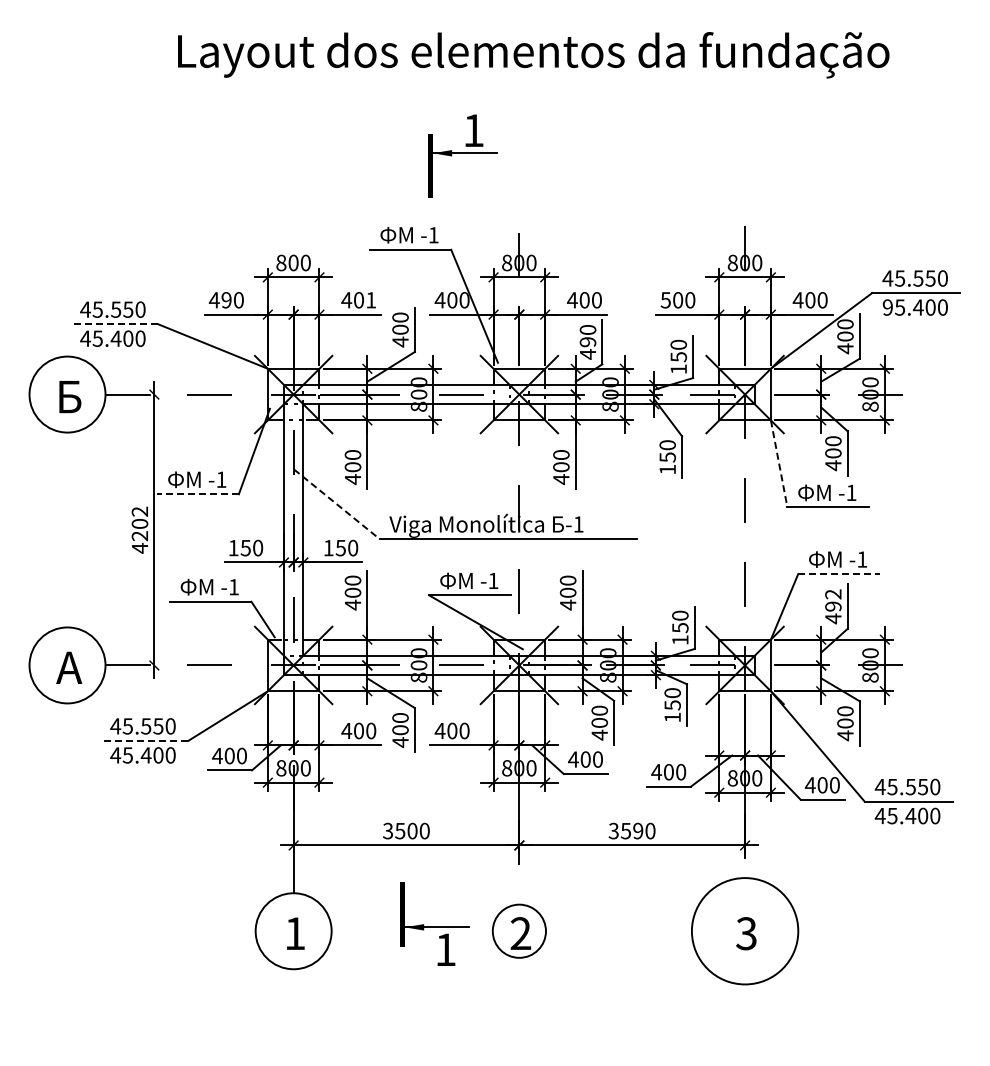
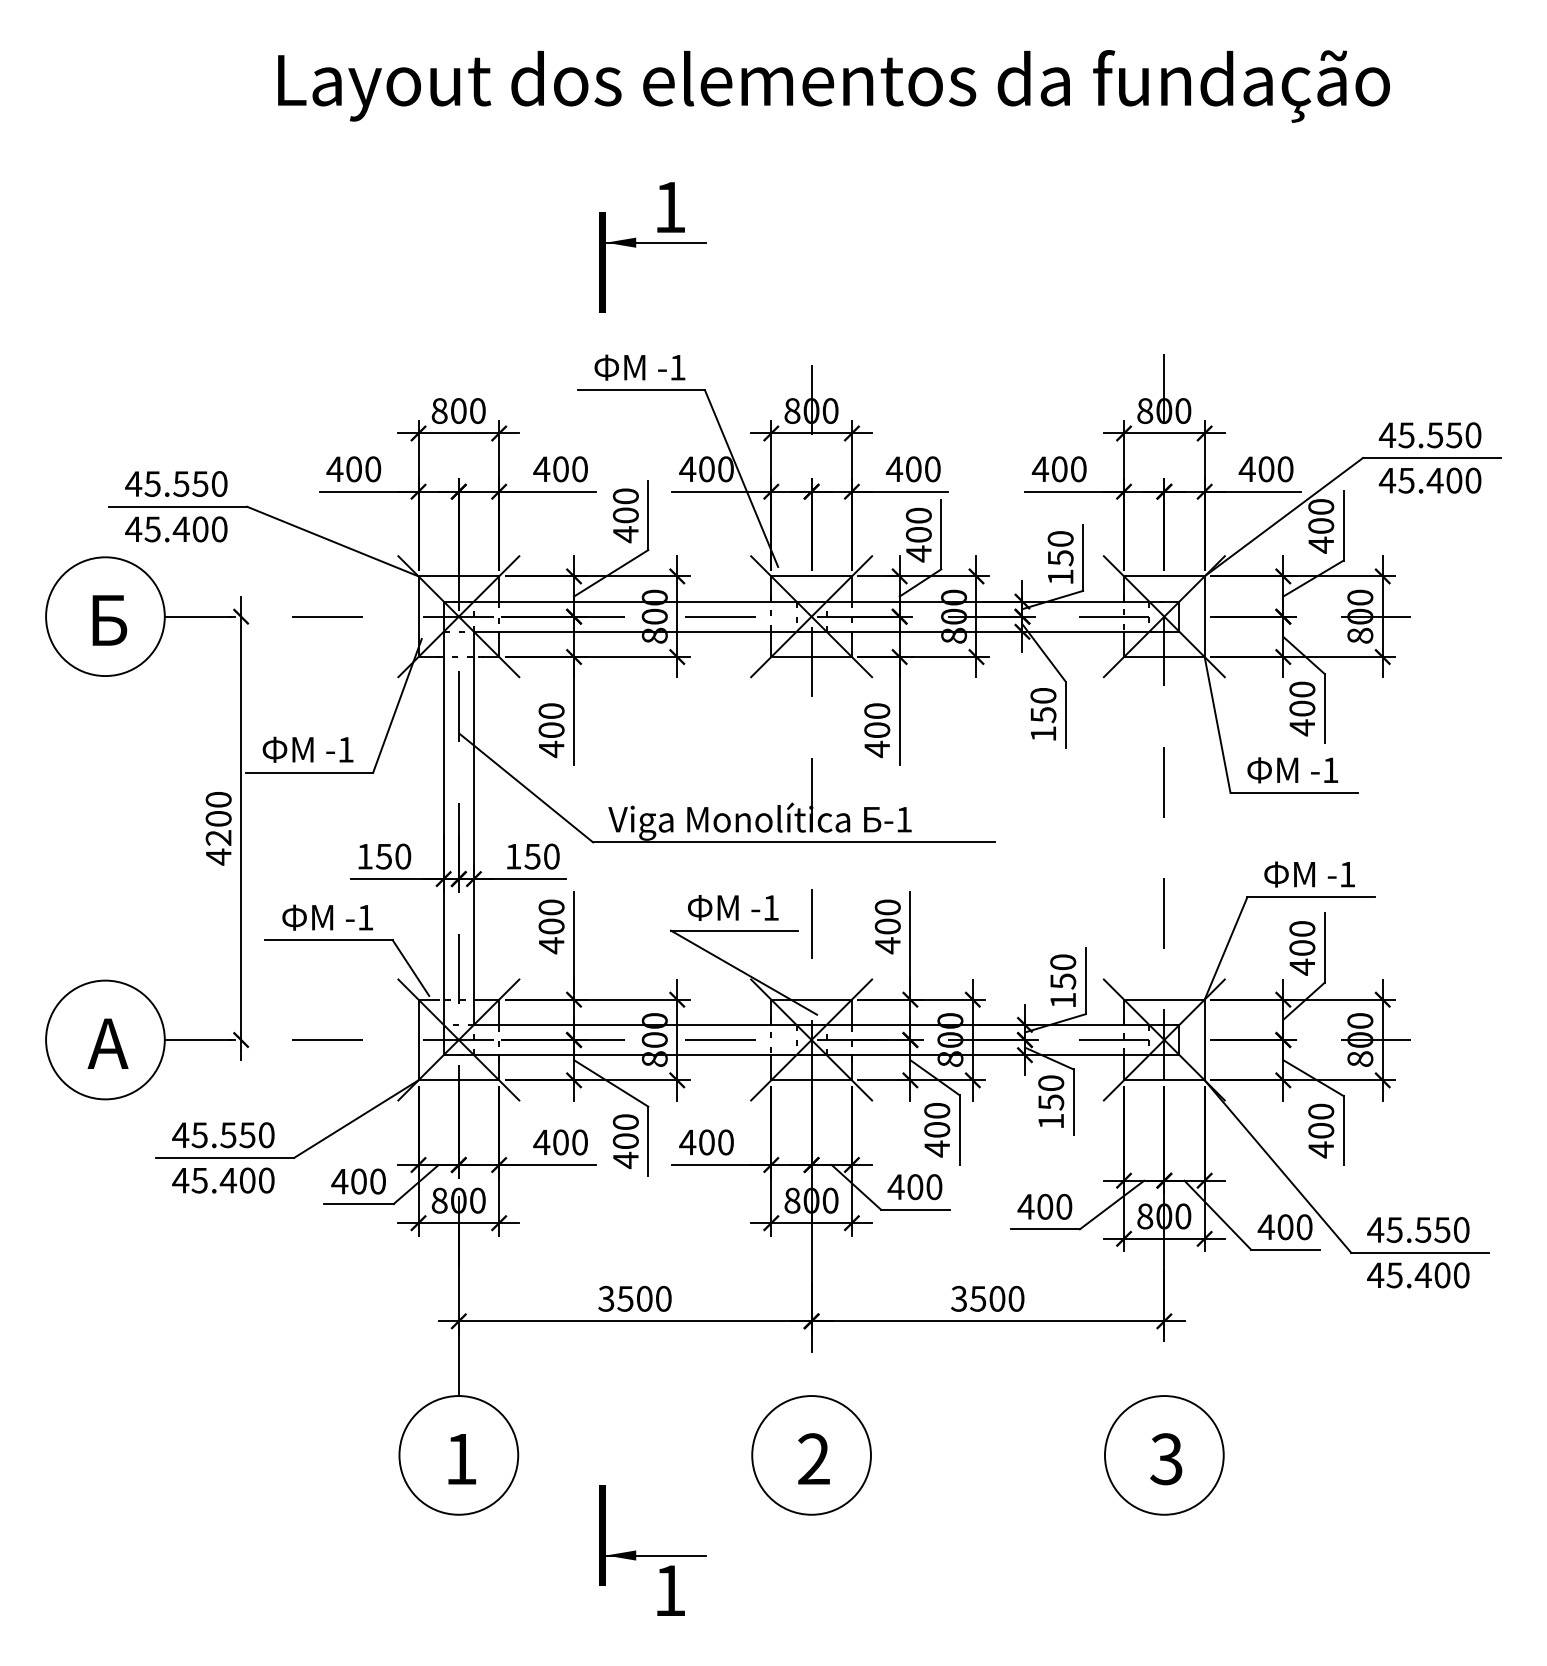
part: (462, 155) -> (652, 246), moved
text: (226, 300) -> (353, 469), 490 -> 400
text: (371, 300) -> (580, 469), 401 -> 400
text: (665, 300) -> (1039, 469), 500 -> 400
text: (887, 307) -> (1386, 480), 95.400 -> 45.400
line: (113, 324) -> (177, 507), dashed -> solid
text: (587, 342) -> (918, 535), 490 -> 400
line: (779, 464) -> (1218, 725), dashed -> solid
line: (198, 494) -> (310, 772), dashed -> solid
line: (337, 504) -> (527, 788), dashed -> solid
text: (139, 511) -> (217, 799), 4202 -> 4200
line: (838, 574) -> (1310, 897), dashed -> solid
text: (833, 600) -> (1302, 938), 492 -> 400
line: (143, 740) -> (224, 1157), dashed -> solid
text: (638, 831) -> (997, 1299), 3590 -> 3500
part: (434, 923) -> (652, 1549), moved
circle: (519, 931) -> (811, 1455), size x1.43
circle: (745, 931) -> (1164, 1455), size x0.71

